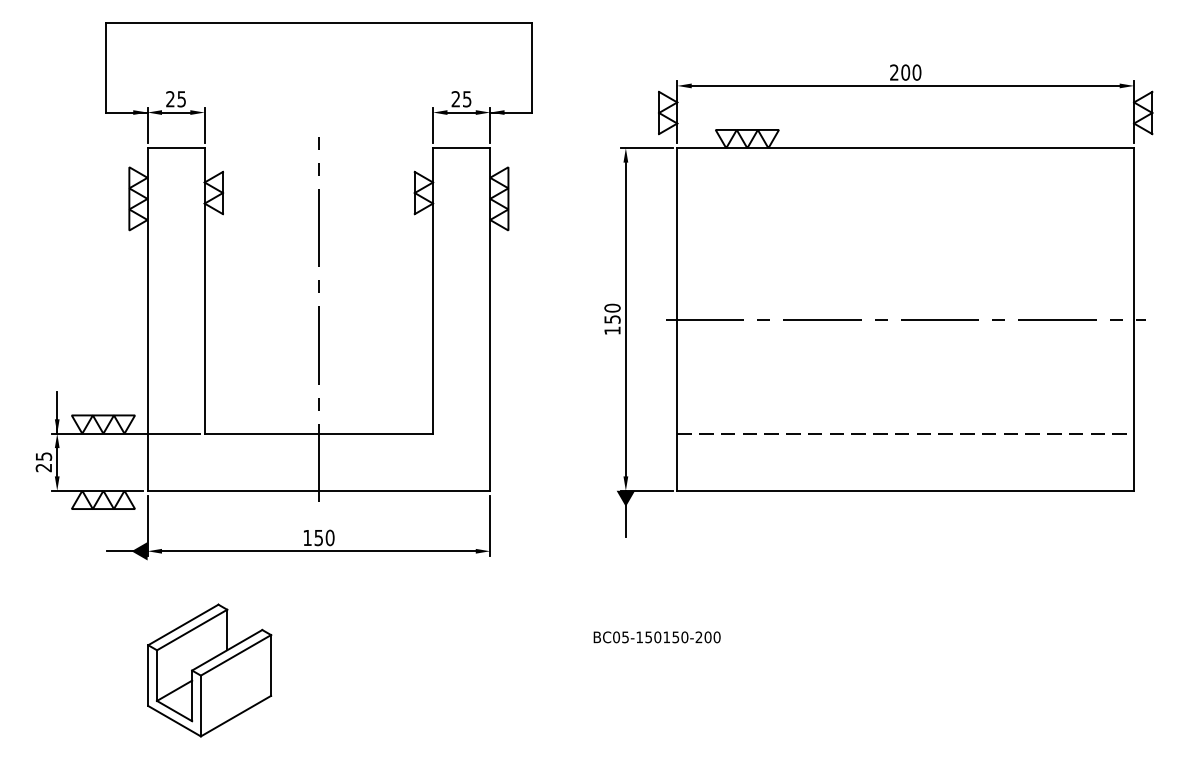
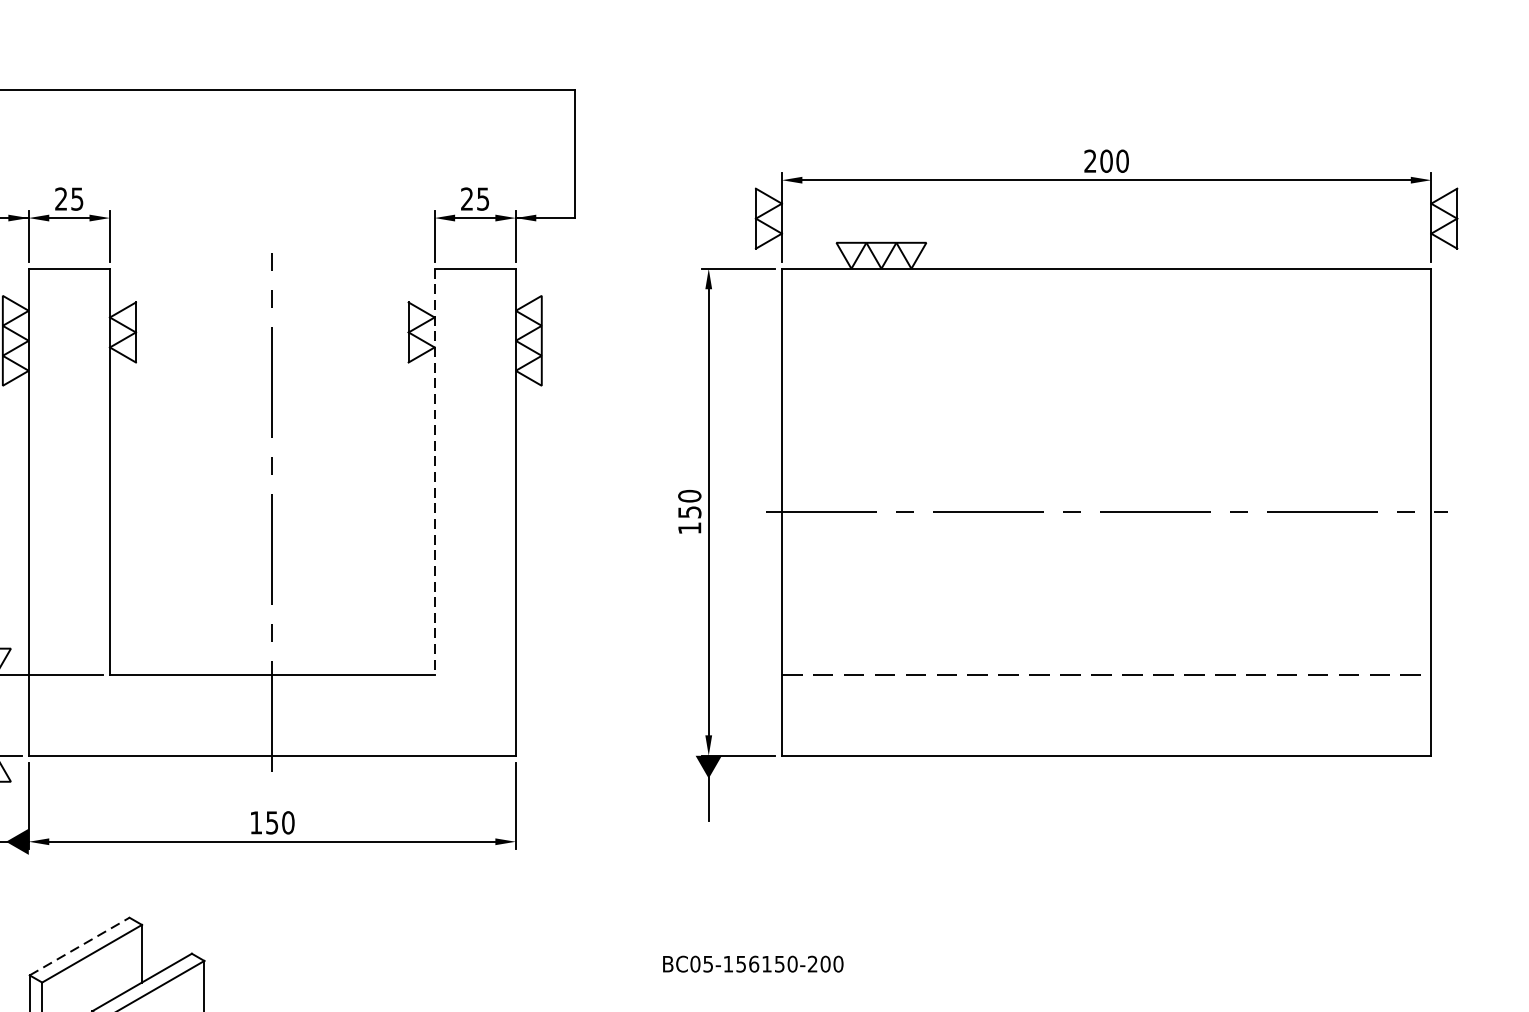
line: (433, 290) -> (435, 471), solid -> dashed
line: (183, 624) -> (79, 945), solid -> dashed
text: (657, 636) -> (753, 962), BC05-150150-200 -> BC05-156150-200

